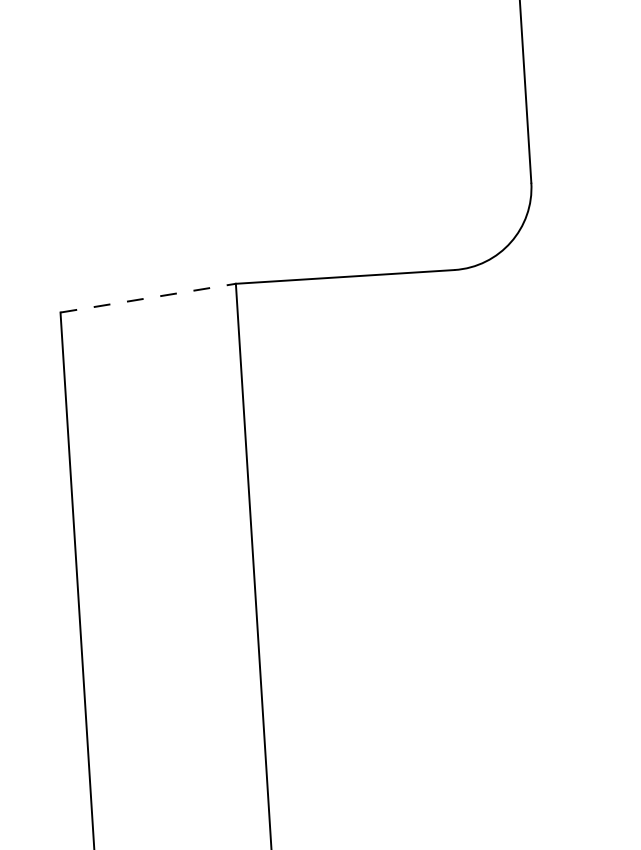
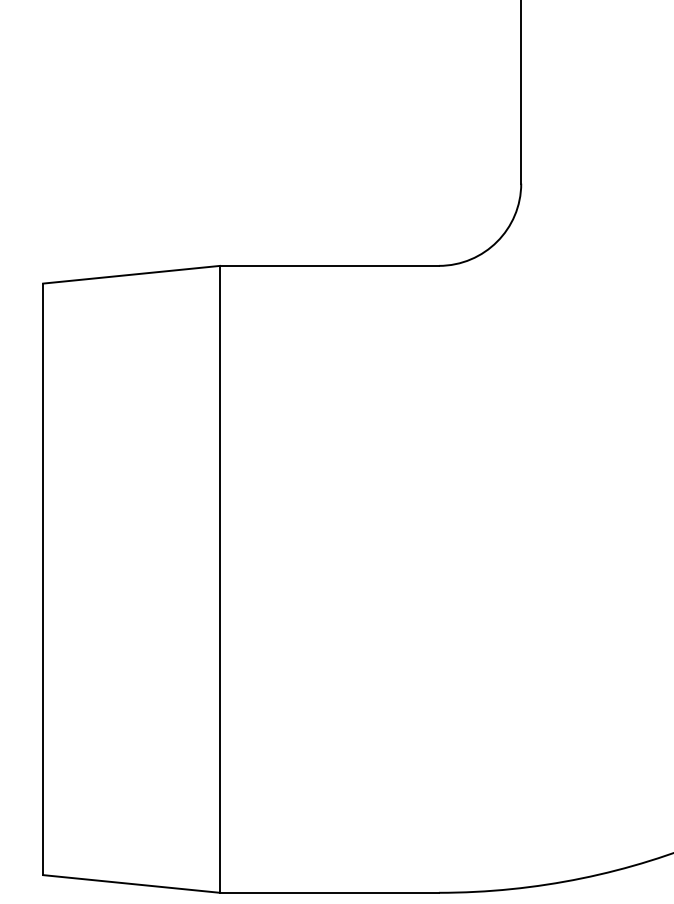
line: (148, 297) -> (131, 274), dashed -> solid

